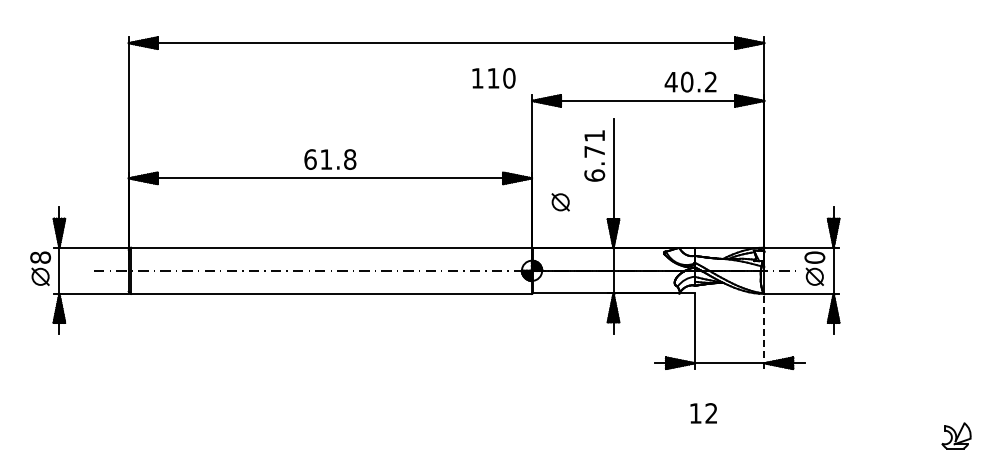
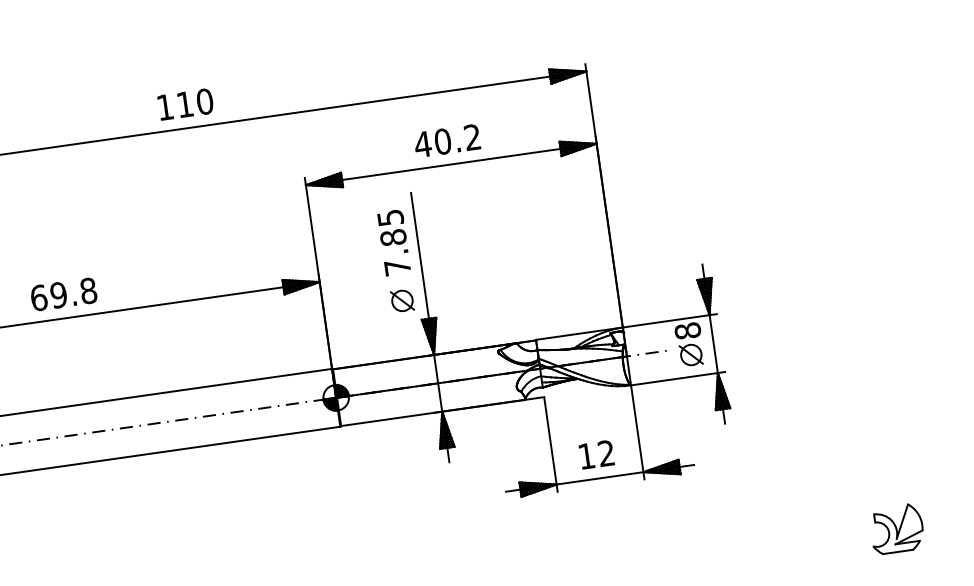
text: (493, 78) -> (185, 104), moved
text: (690, 81) -> (446, 140), moved
text: (594, 155) -> (393, 242), 6.71 -> 7.85
text: (326, 159) -> (59, 295), 61.8 -> 69.8
part: (560, 202) -> (402, 301), moved
text: (814, 257) -> (687, 330), 0 -> 8
line: (764, 331) -> (637, 432), dashed -> solid
text: (703, 413) -> (596, 454), moved
part: (956, 435) -> (896, 528), size x1.43

